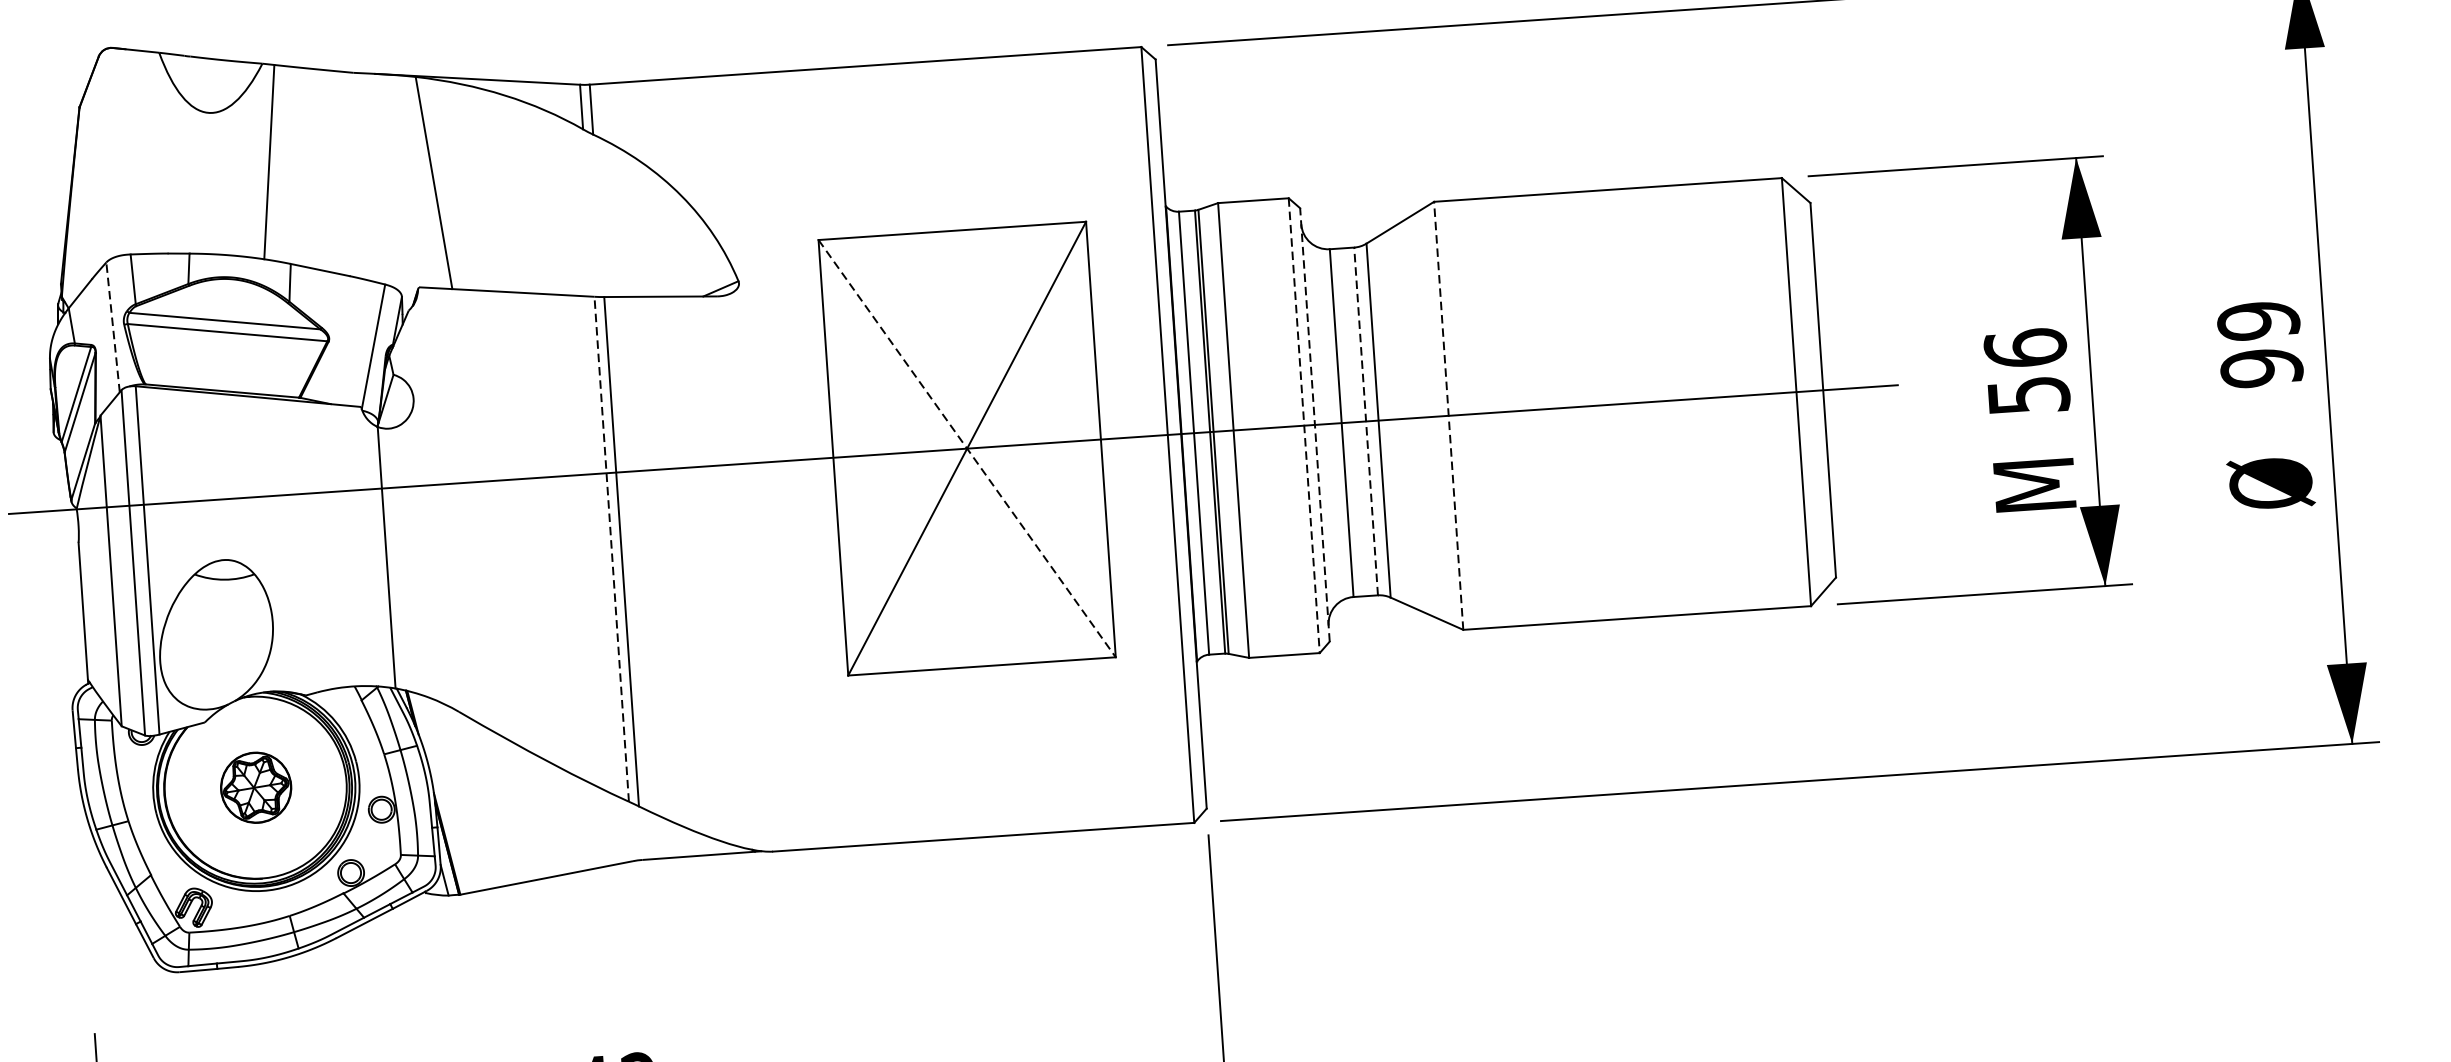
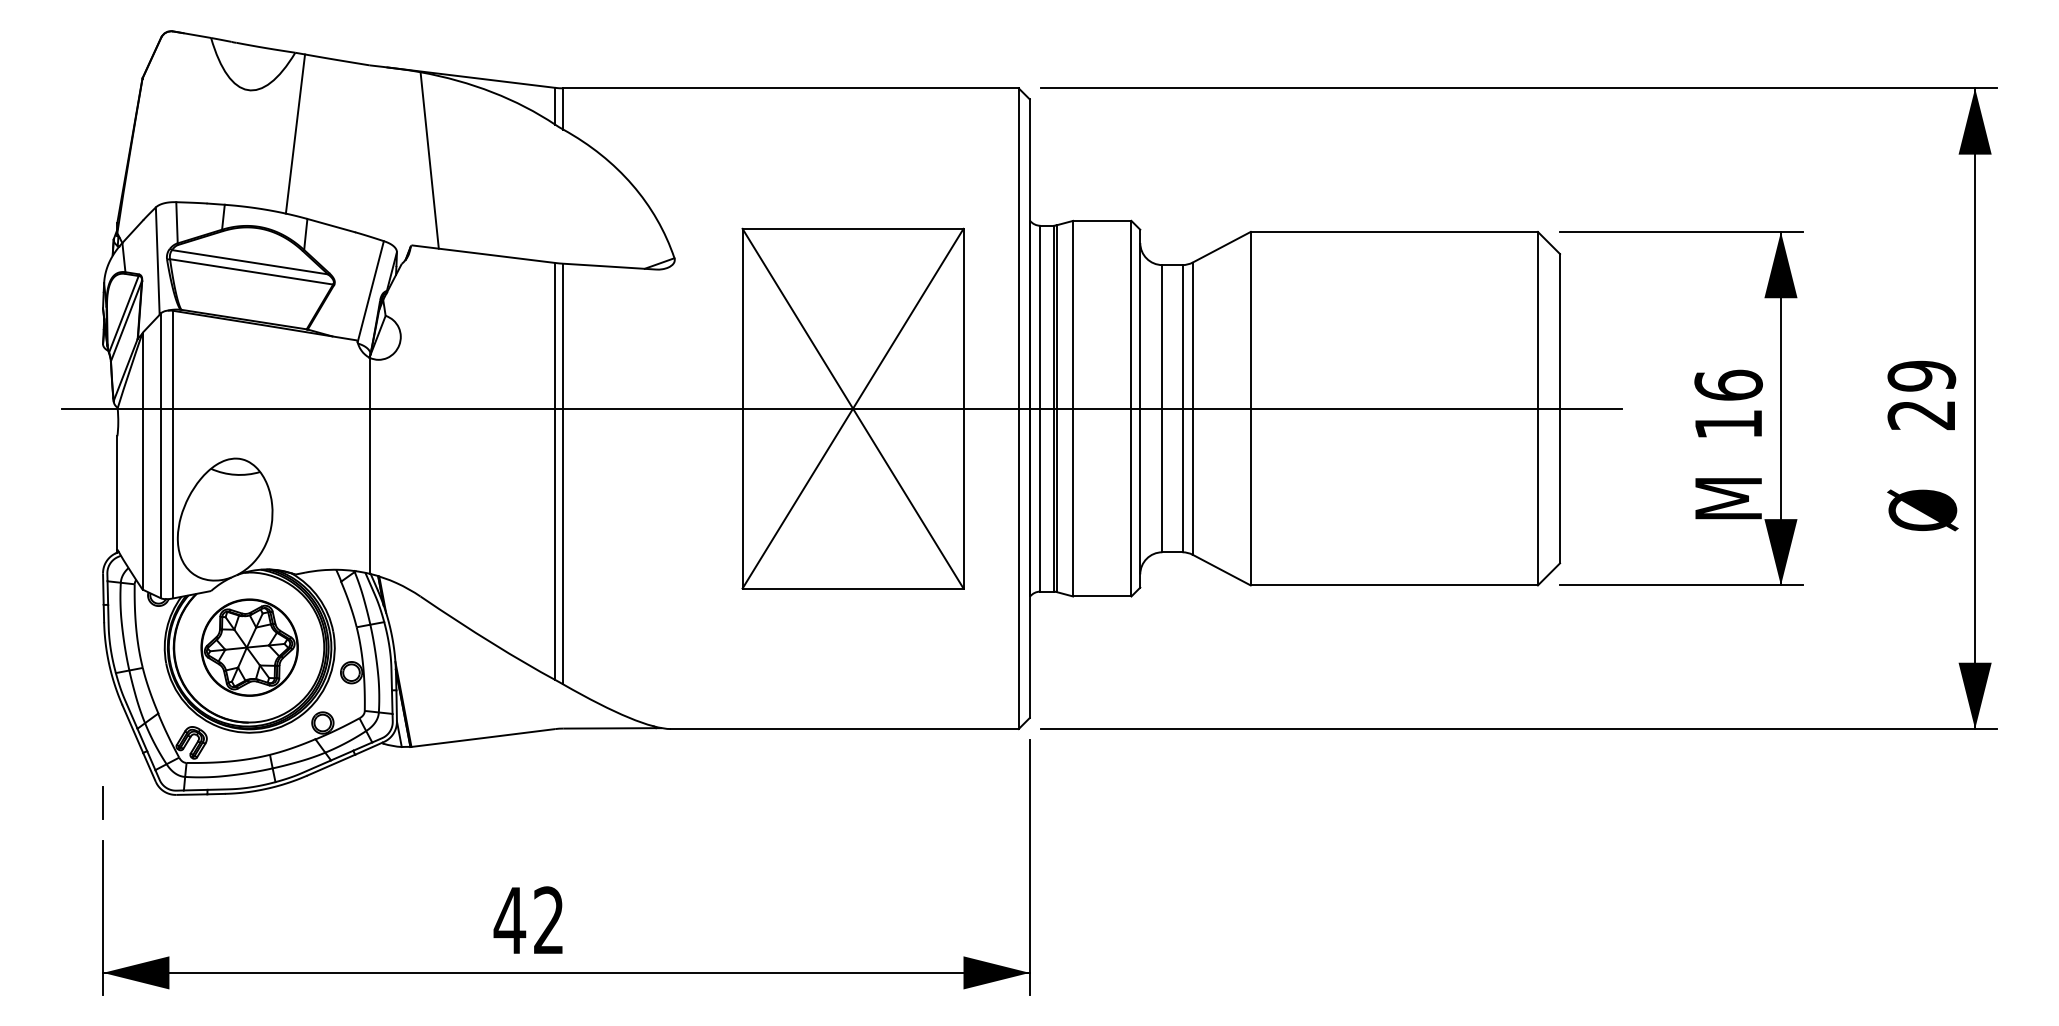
line: (112, 327) -> (157, 261), dashed -> solid
text: (2261, 367) -> (1921, 414), 99 -> 29
text: (2028, 395) -> (1728, 424), 56 -> 16
line: (1448, 415) -> (1250, 408), dashed -> solid
line: (1366, 421) -> (1182, 408), dashed -> solid
line: (1315, 424) -> (1140, 408), dashed -> solid
line: (1304, 425) -> (1131, 408), dashed -> solid
line: (967, 449) -> (853, 409), dashed -> solid
line: (611, 548) -> (555, 470), dashed -> solid
part: (256, 787) -> (249, 647), size x1.67
line: (92, 987) -> (103, 802), added

